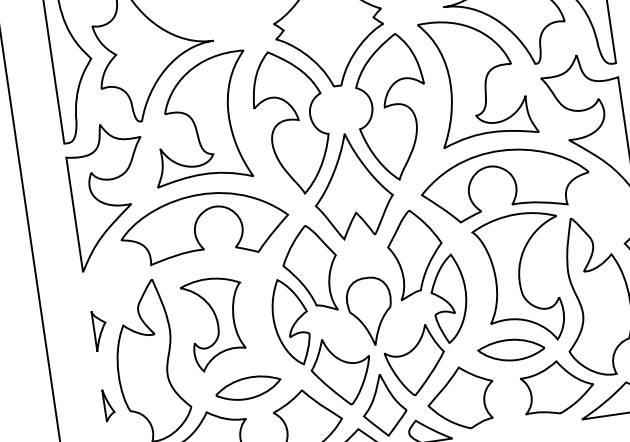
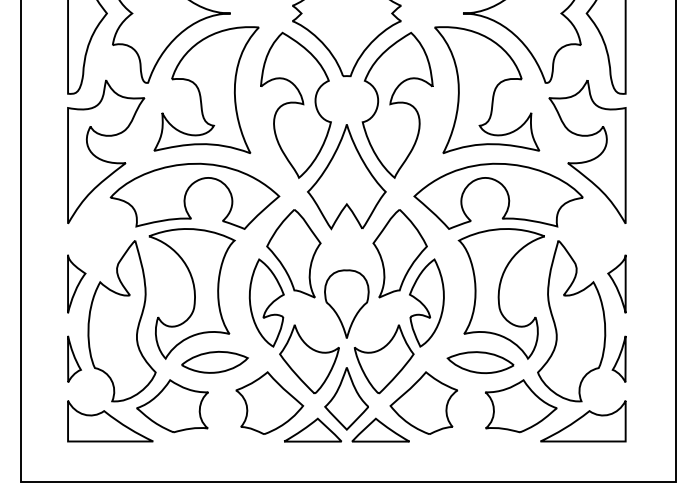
part: (215, 323) -> (191, 293), size x1.43
part: (100, 330) -> (76, 283), size x1.43
part: (108, 404) -> (74, 358), size x1.43

